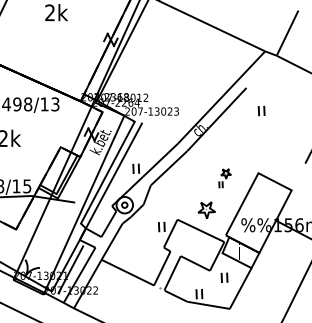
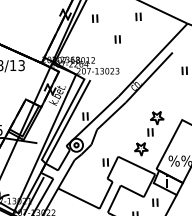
part: (174, 66) -> (115, 35), added
part: (224, 178) -> (155, 124), size x1.67

